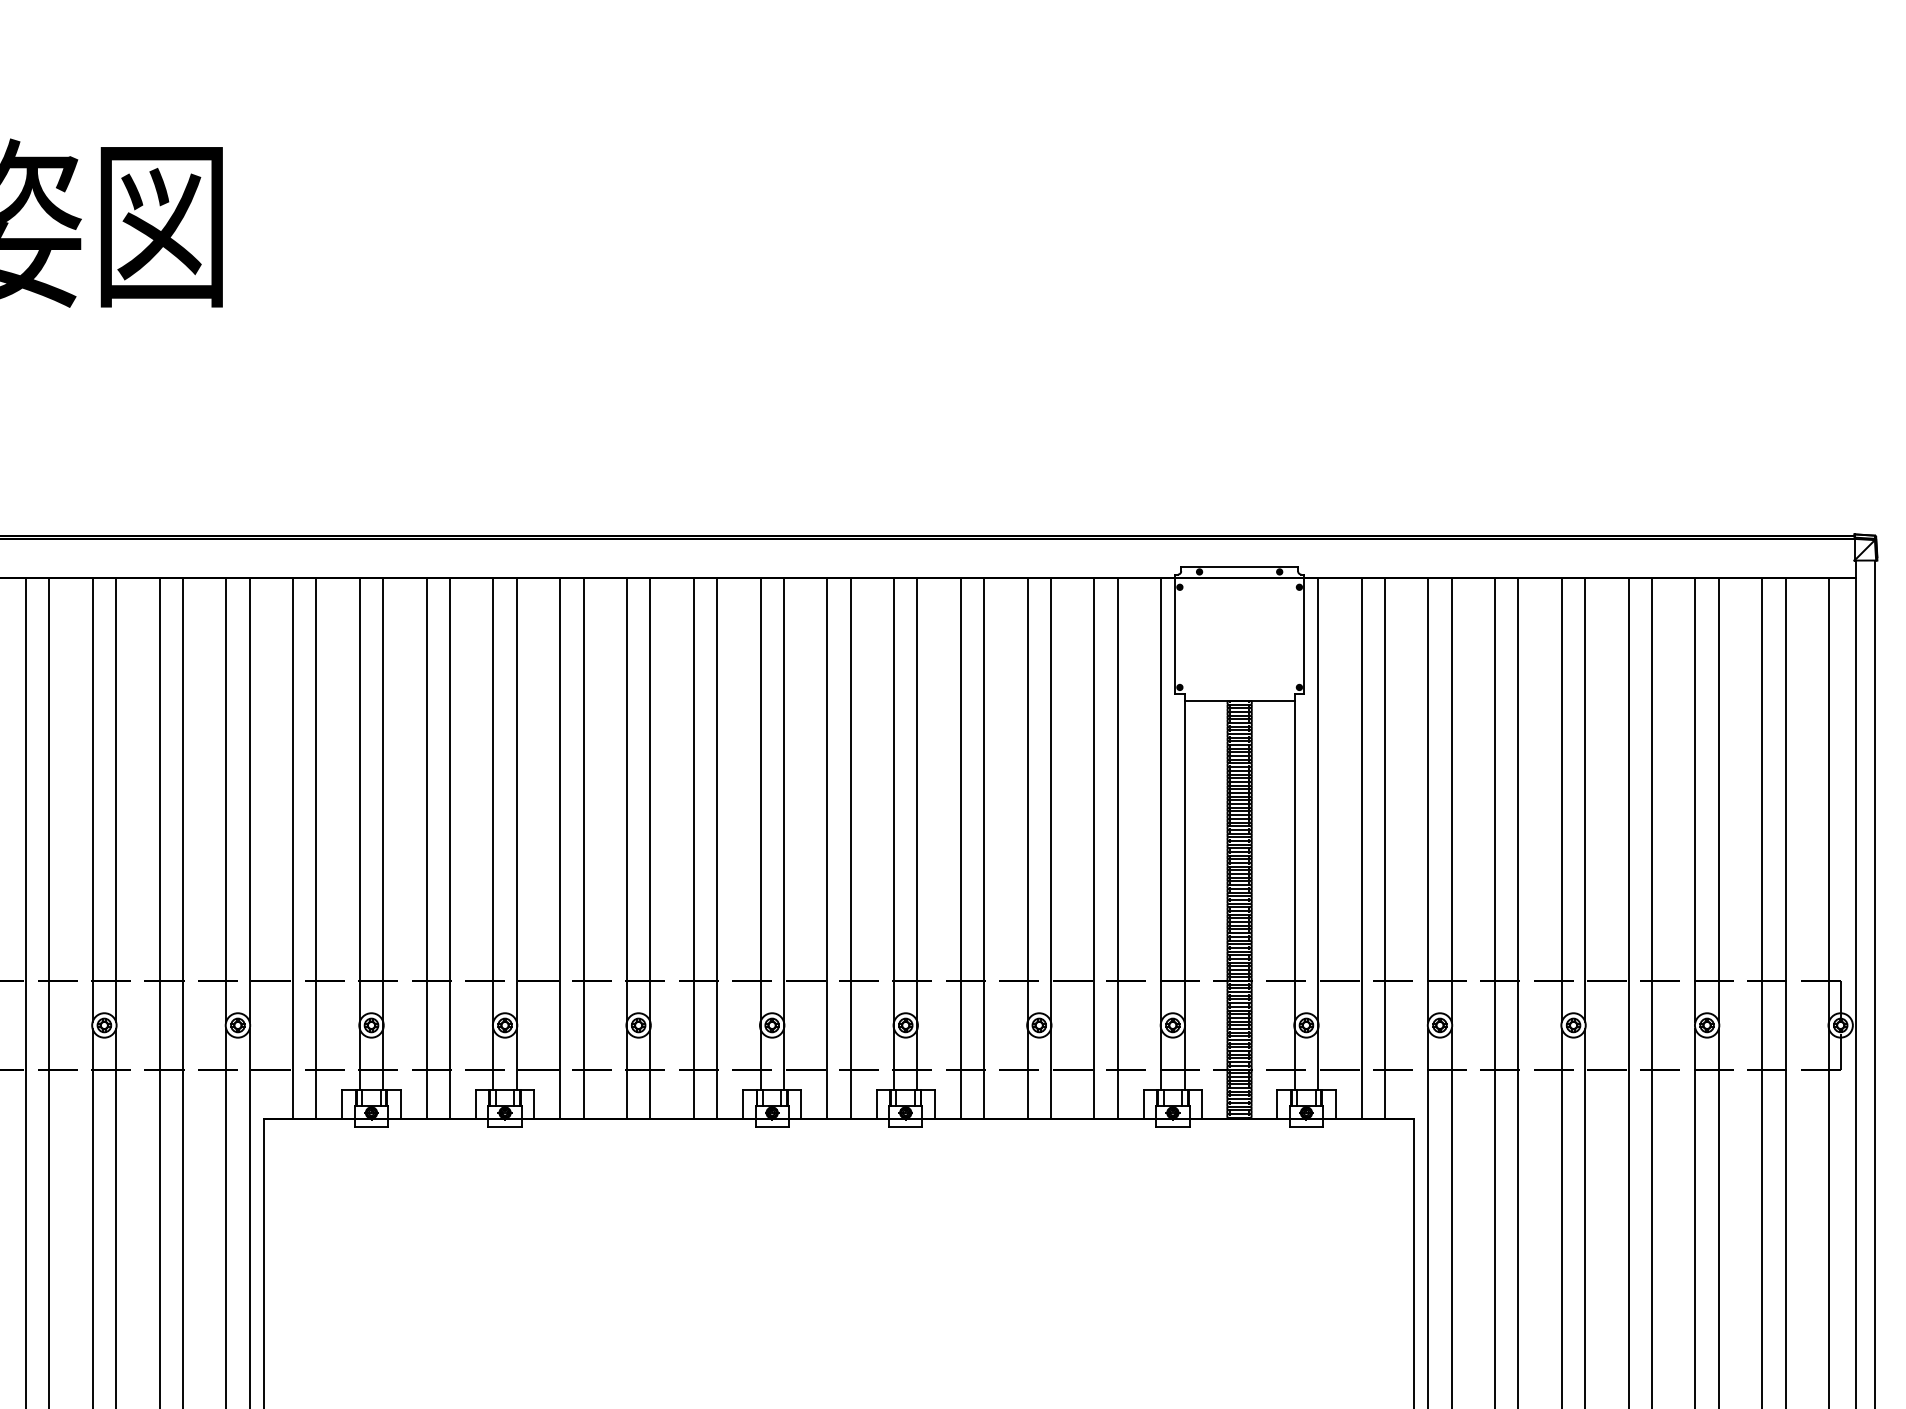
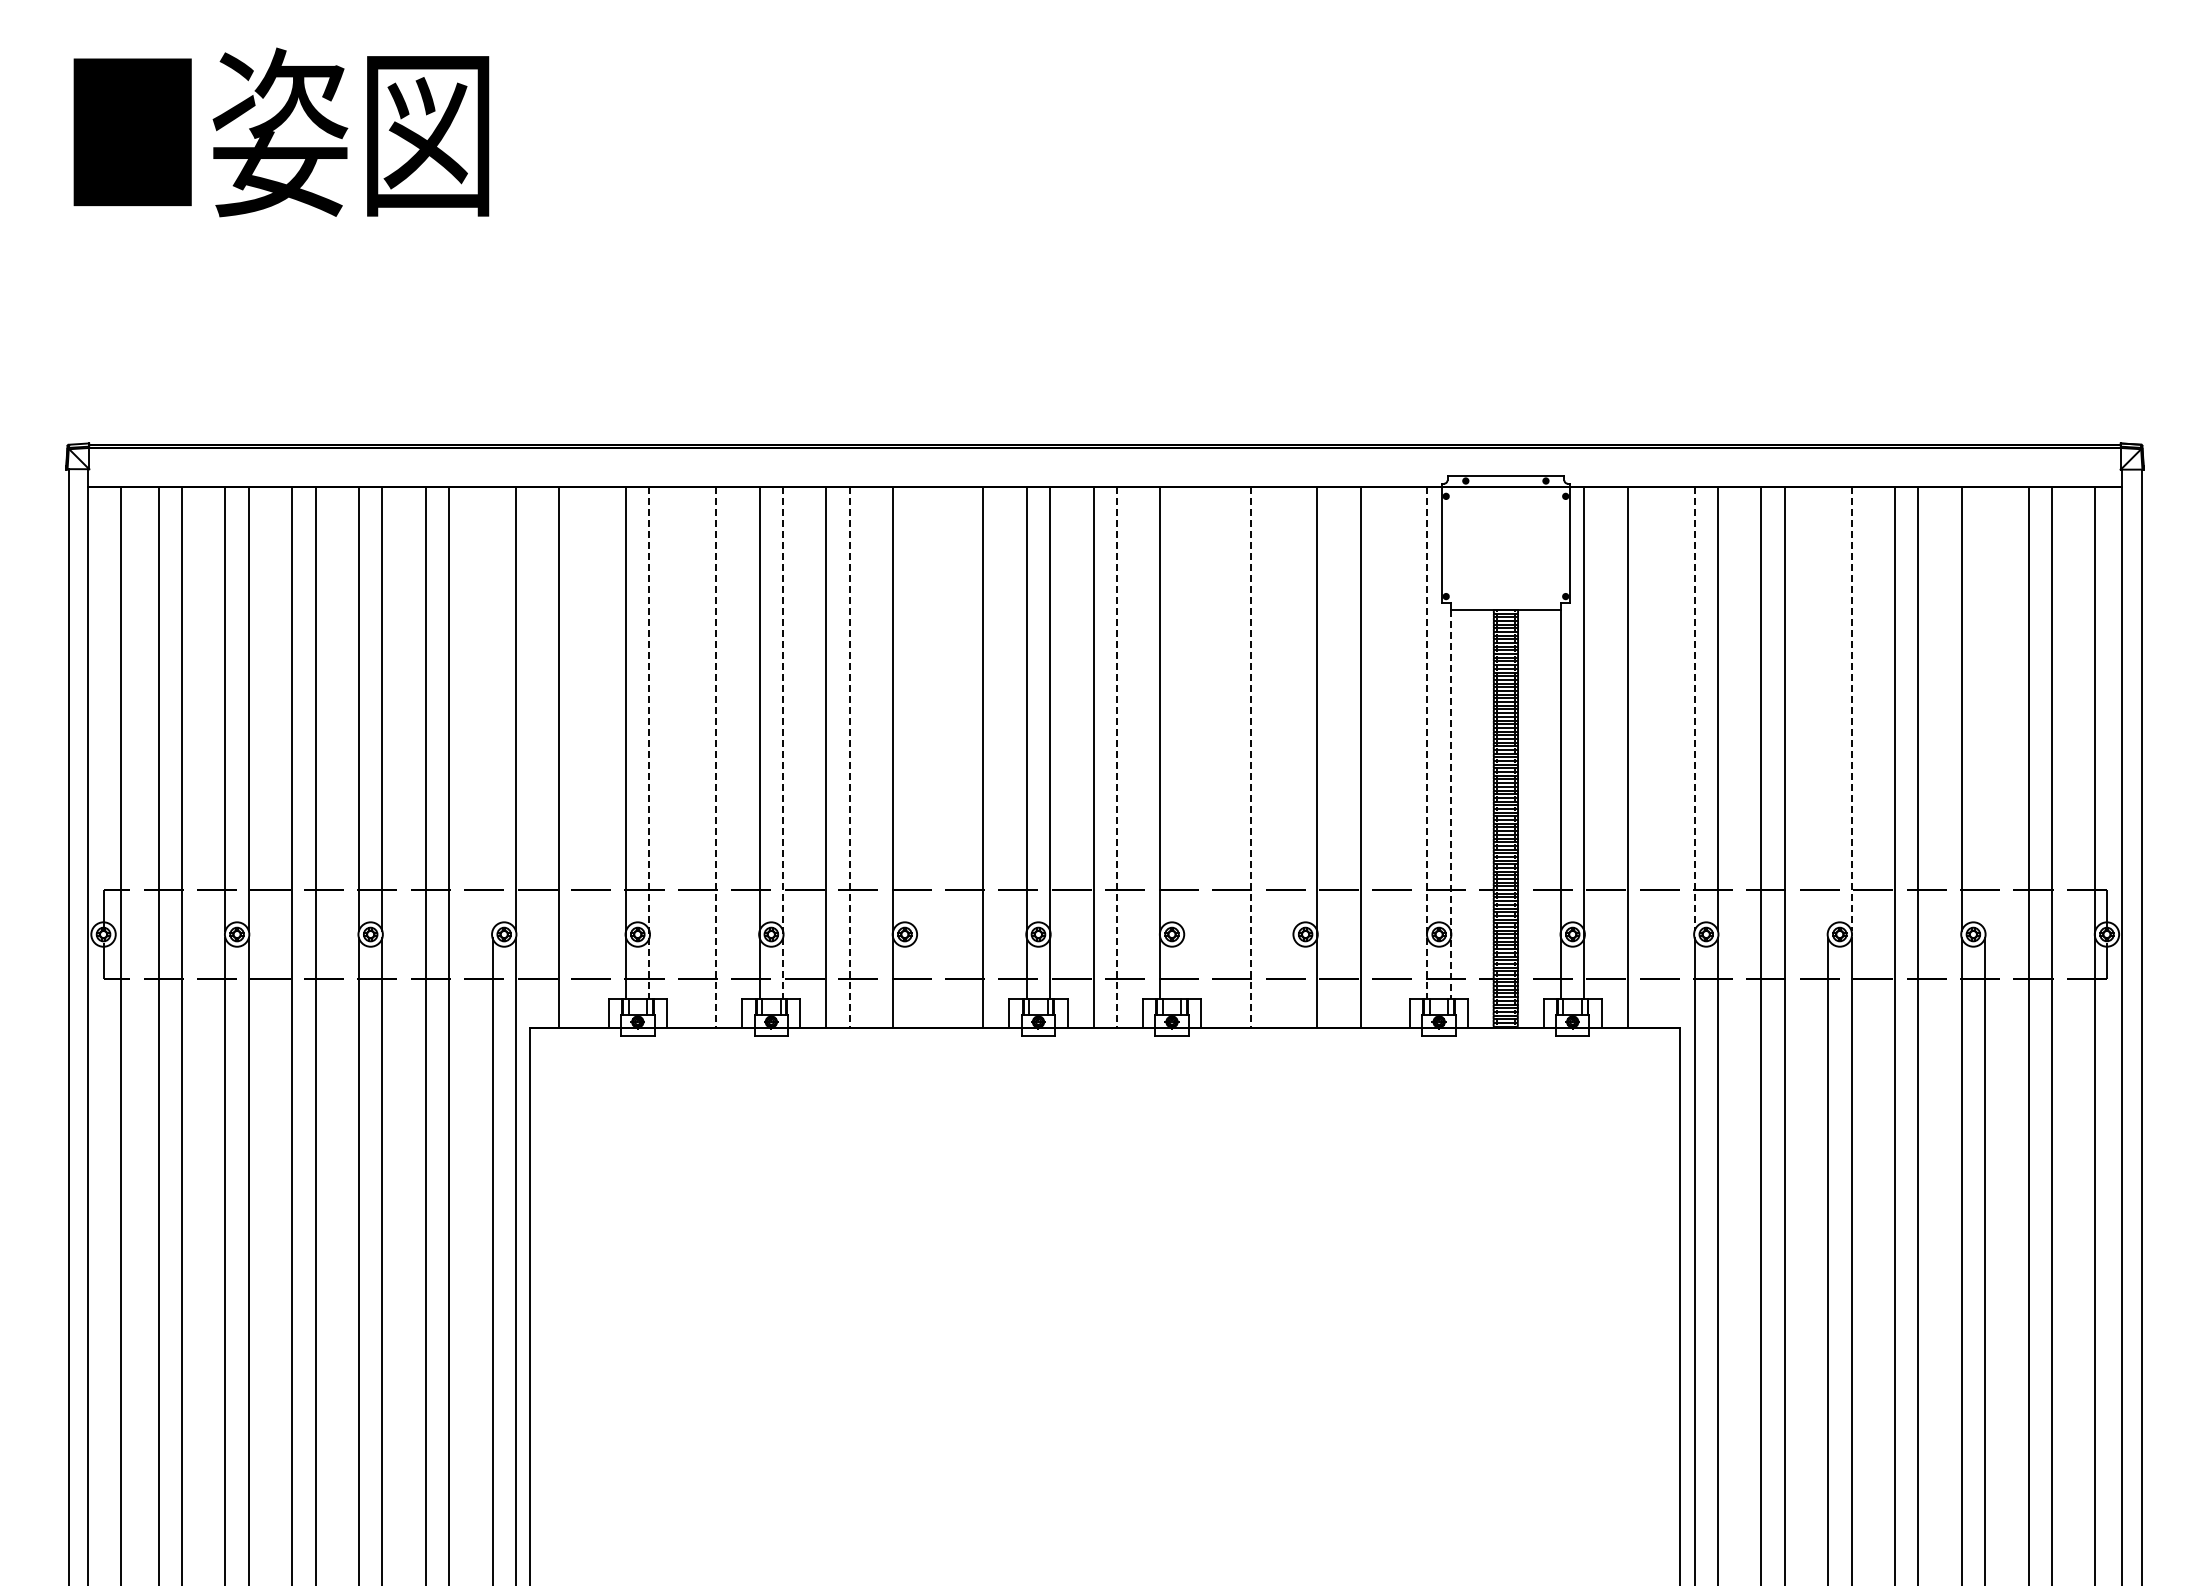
line: (226, 800) -> (492, 709), removed
line: (1428, 800) -> (1694, 709), solid -> dashed
line: (1562, 800) -> (1828, 709), removed
line: (1585, 800) -> (1851, 709), solid -> dashed
line: (1719, 800) -> (1985, 709), removed
line: (917, 833) -> (1183, 742), removed
line: (383, 834) -> (649, 743), solid -> dashed
line: (517, 834) -> (783, 743), solid -> dashed
line: (1161, 834) -> (1427, 743), solid -> dashed
line: (316, 848) -> (582, 757), removed
line: (426, 848) -> (692, 757), removed
line: (650, 848) -> (916, 757), removed
line: (694, 848) -> (960, 757), removed
line: (961, 848) -> (1227, 757), removed
line: (1027, 848) -> (1293, 757), removed
line: (1118, 848) -> (1384, 757), removed
line: (1385, 848) -> (1651, 757), removed
line: (450, 849) -> (716, 758), solid -> dashed
line: (583, 849) -> (849, 758), solid -> dashed
line: (850, 849) -> (1116, 758), solid -> dashed
line: (984, 849) -> (1250, 758), solid -> dashed
line: (1184, 895) -> (1450, 804), solid -> dashed

